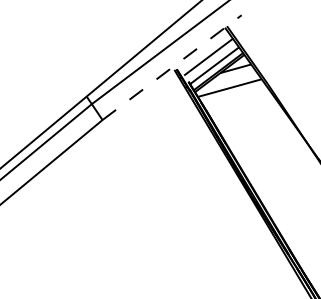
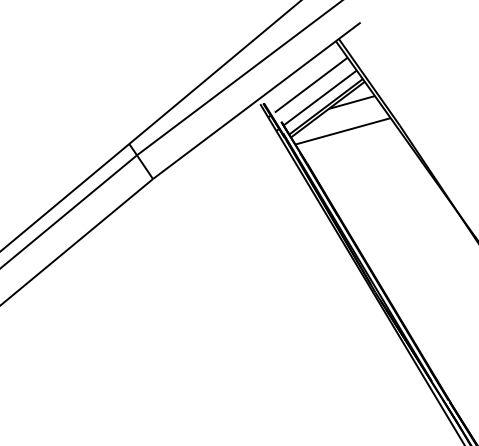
line: (172, 67) -> (257, 100), dashed -> solid

